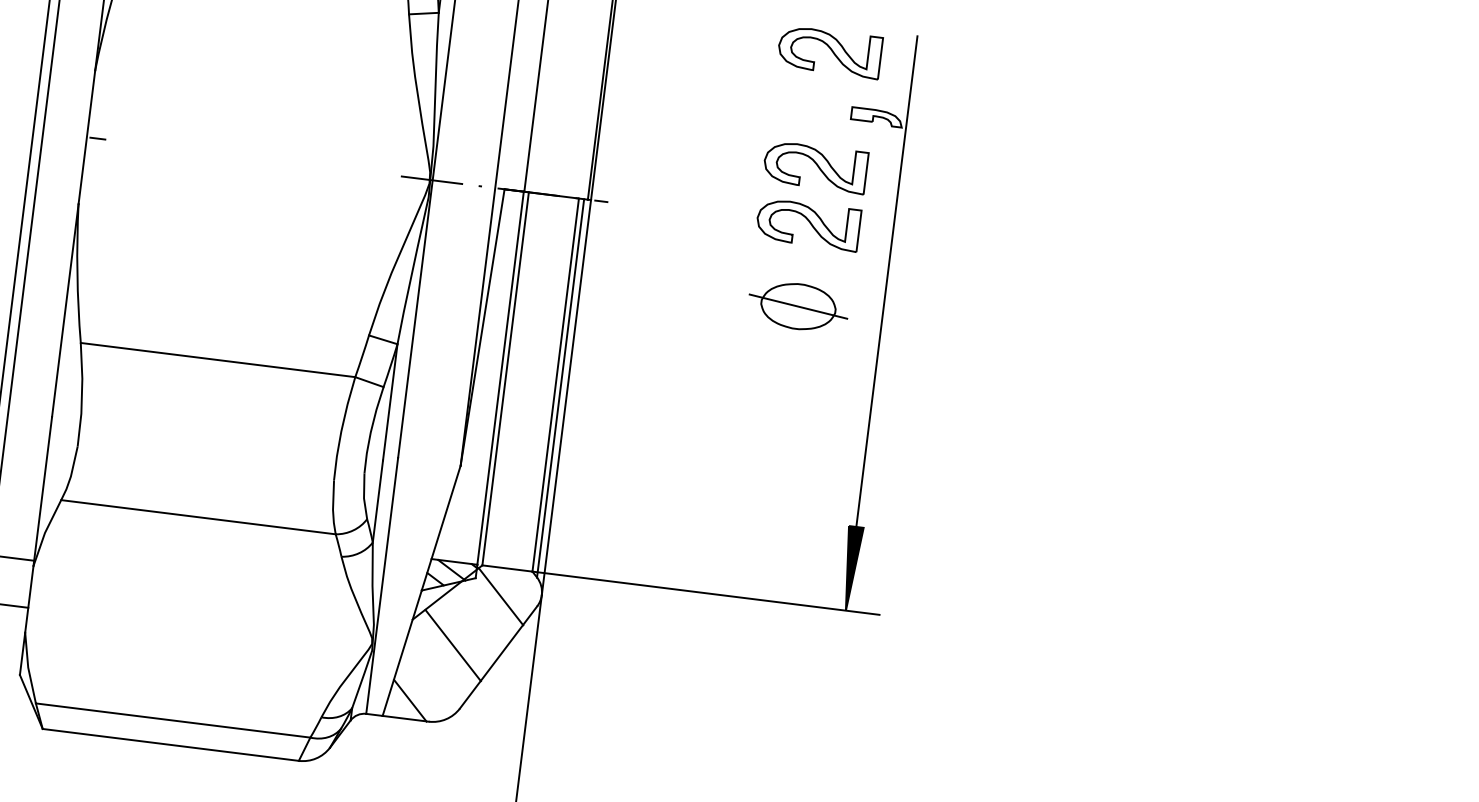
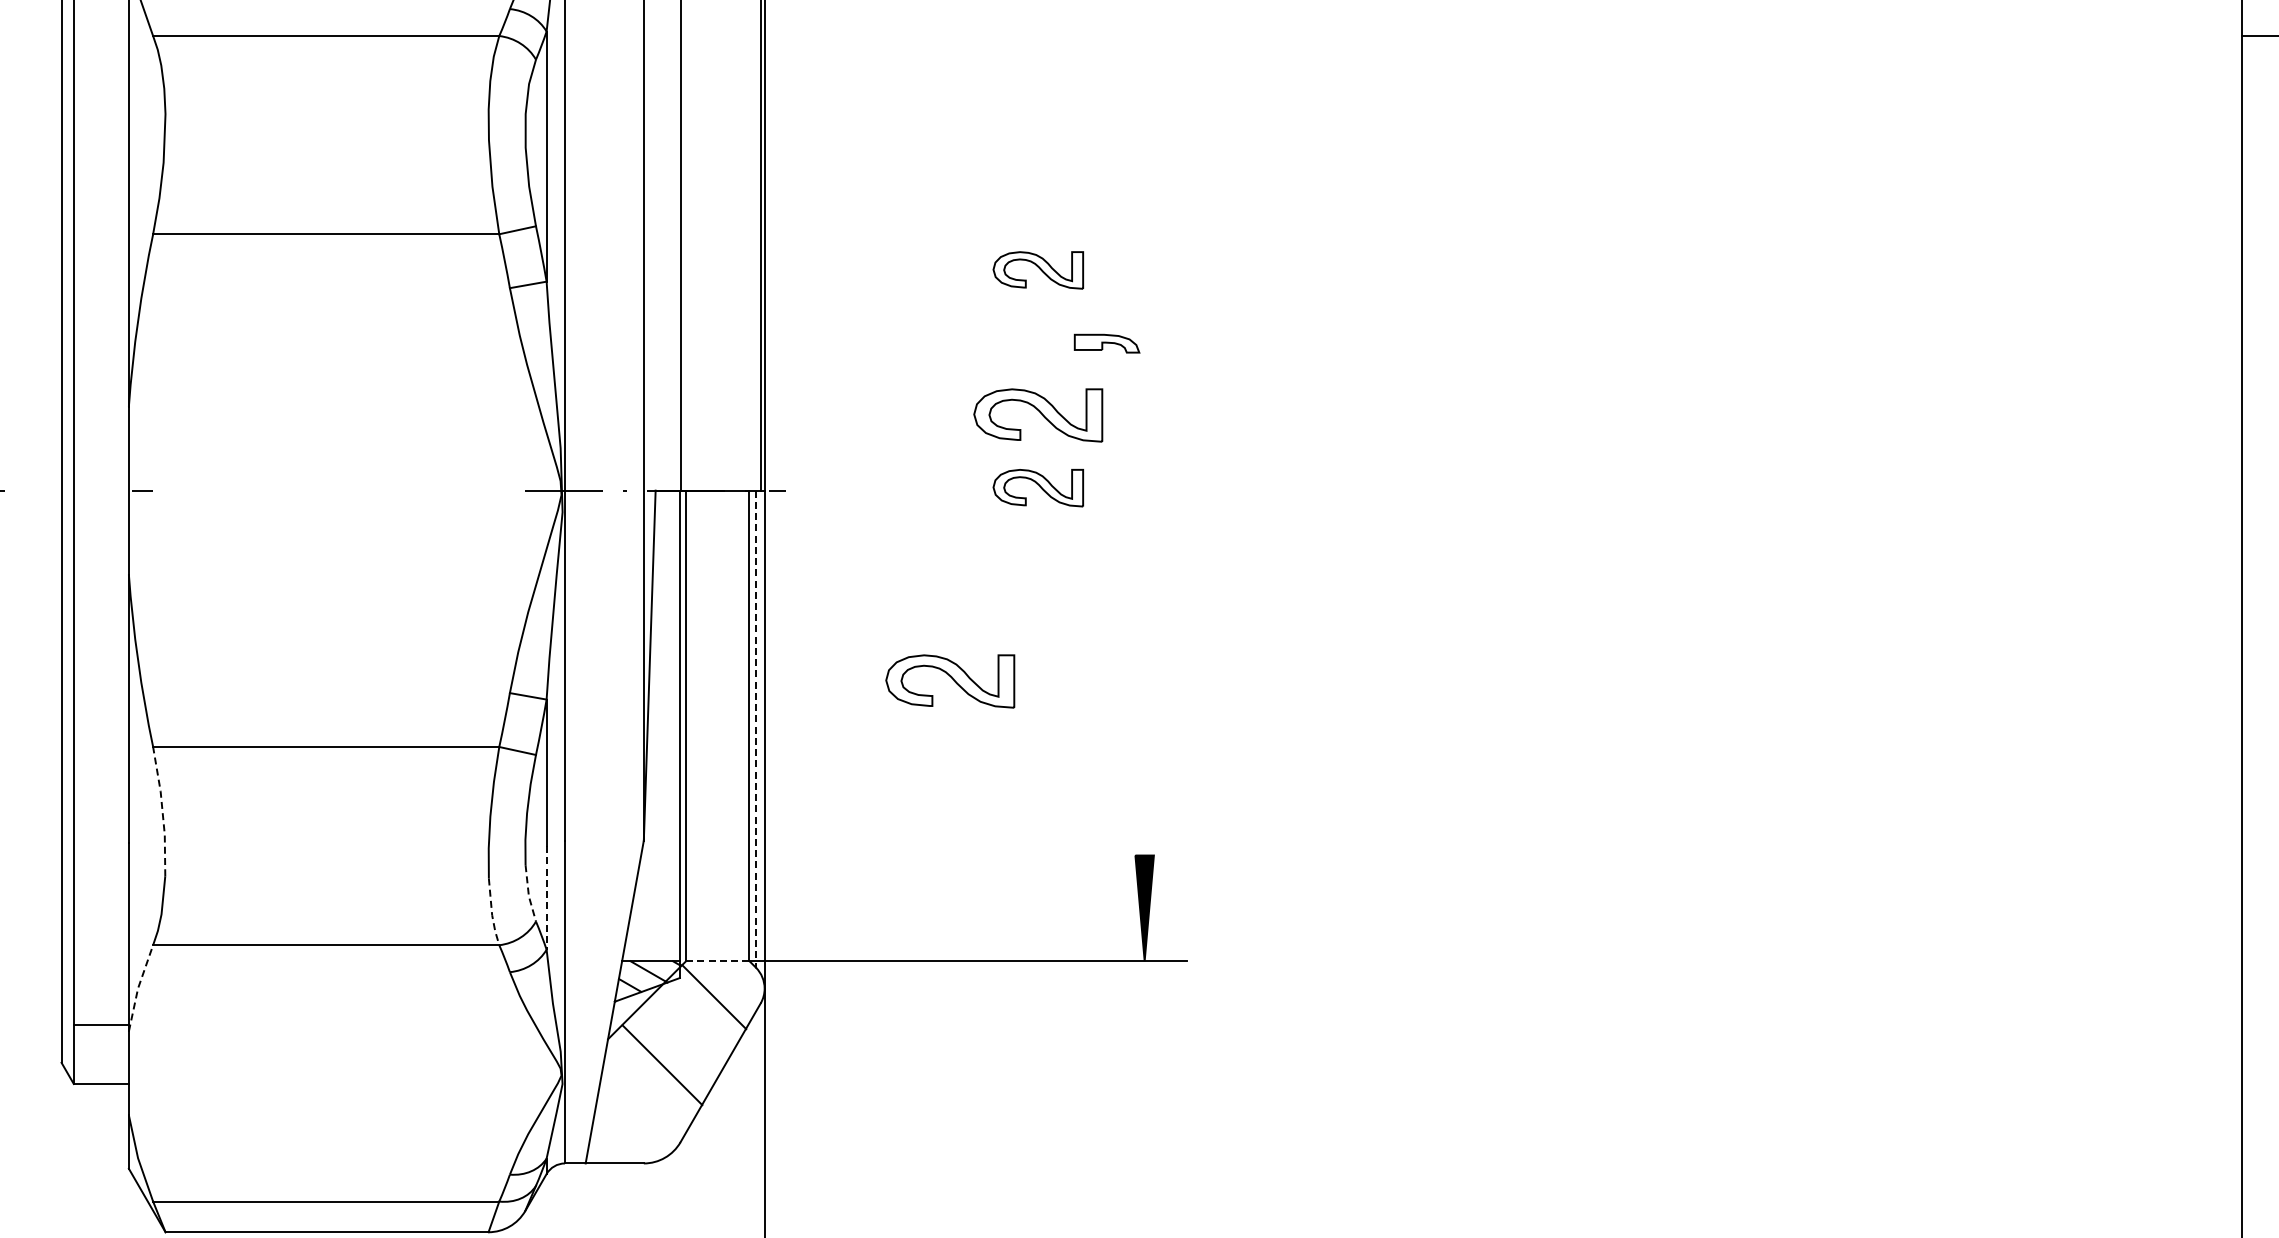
part: (829, 52) -> (1038, 270), size x0.7
part: (808, 225) -> (1038, 488), size x0.7
line: (886, 281) -> (1144, 545), removed
part: (798, 306) -> (1038, 590), removed
part: (719, 369) -> (950, 681), added
line: (560, 388) -> (755, 729), solid -> dashed
line: (81, 395) -> (162, 811), solid -> dashed
line: (363, 496) -> (528, 894), solid -> dashed
line: (377, 501) -> (546, 897), solid -> dashed
line: (333, 509) -> (492, 914), solid -> dashed
line: (45, 532) -> (138, 987), solid -> dashed
line: (507, 568) -> (717, 961), solid -> dashed
line: (410, 700) -> (617, 1139), removed

